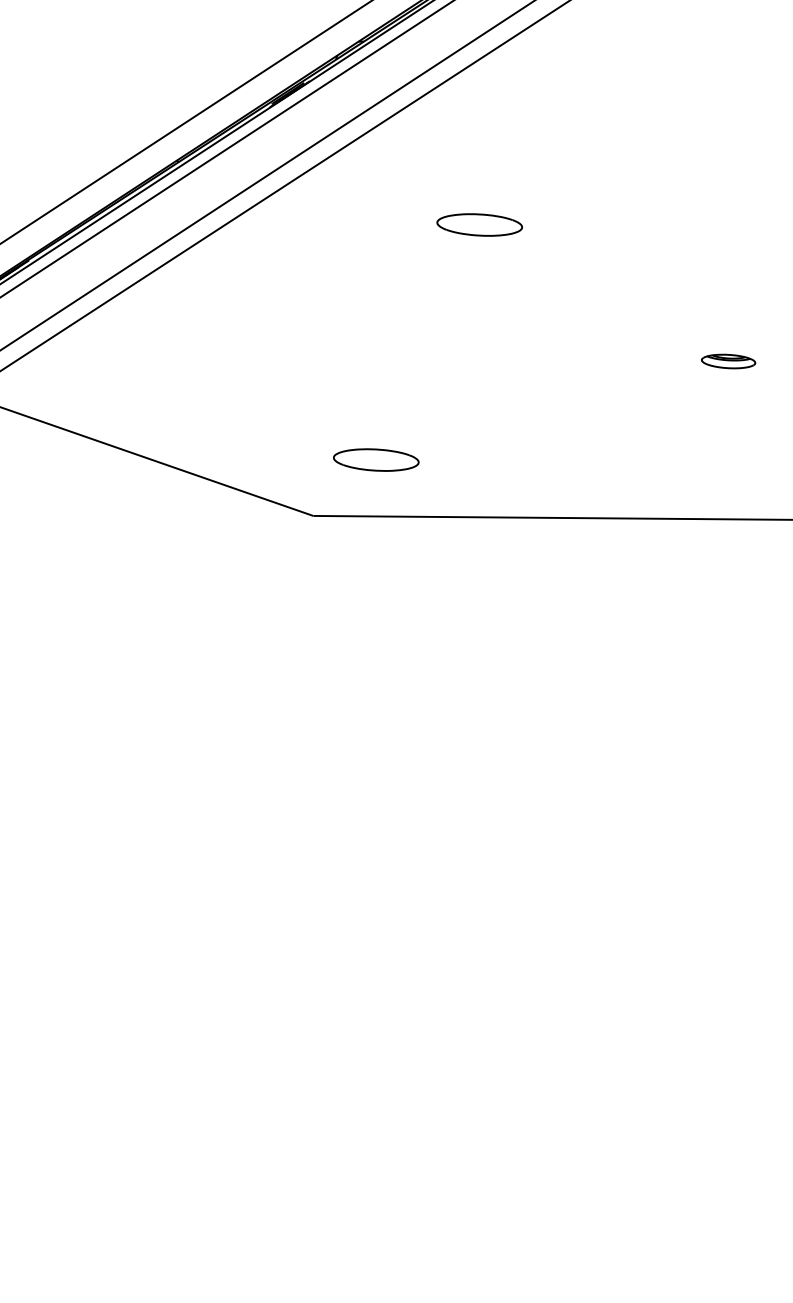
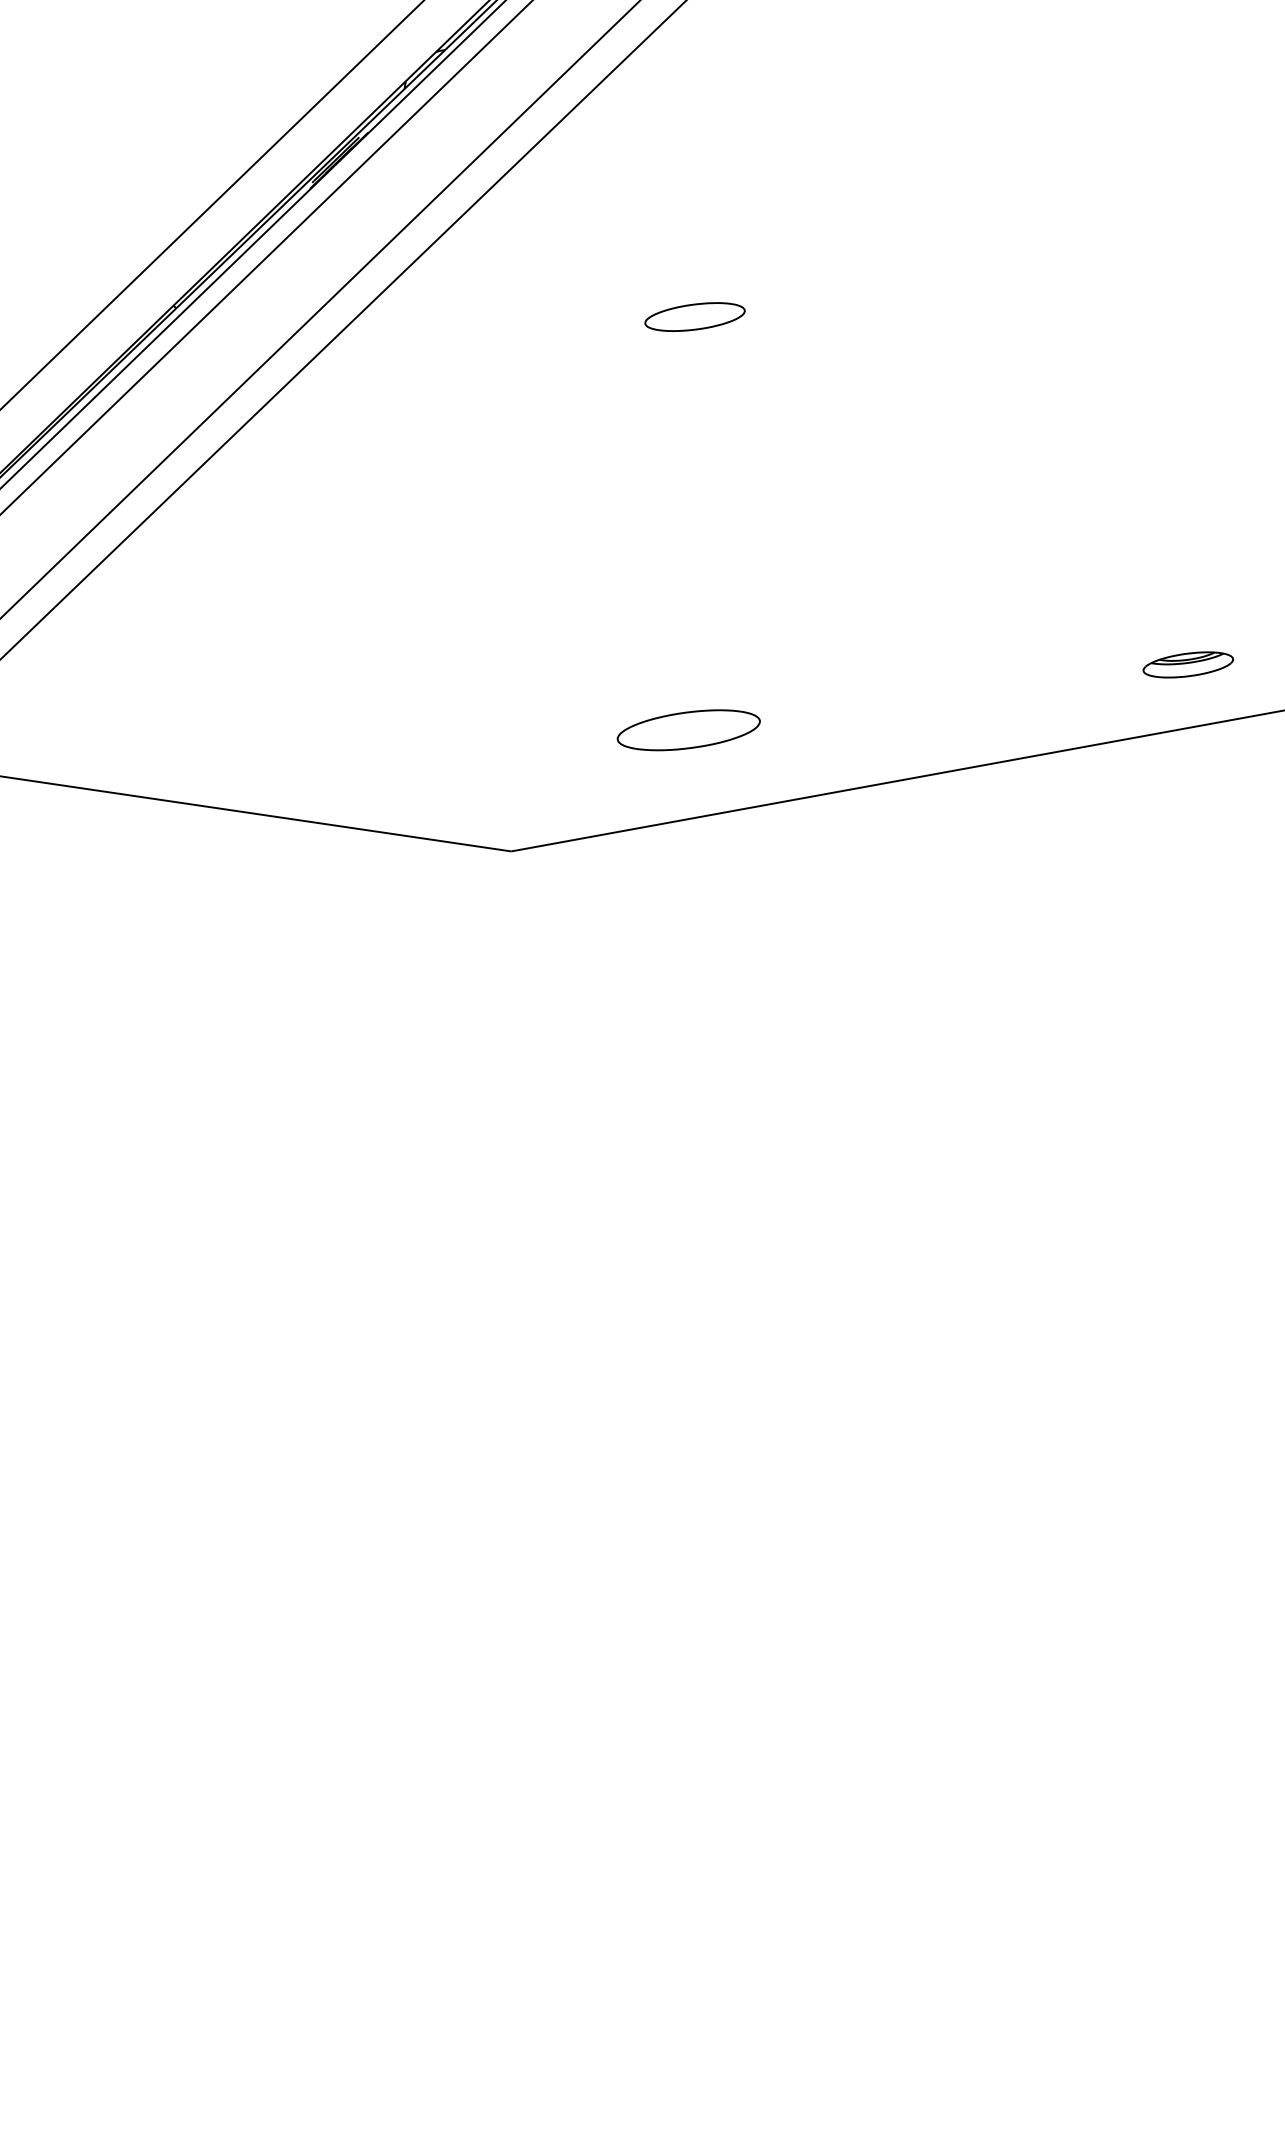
part: (479, 224) -> (694, 316), size x0.7
part: (728, 361) -> (1188, 664), moved
part: (376, 459) -> (689, 729), moved

